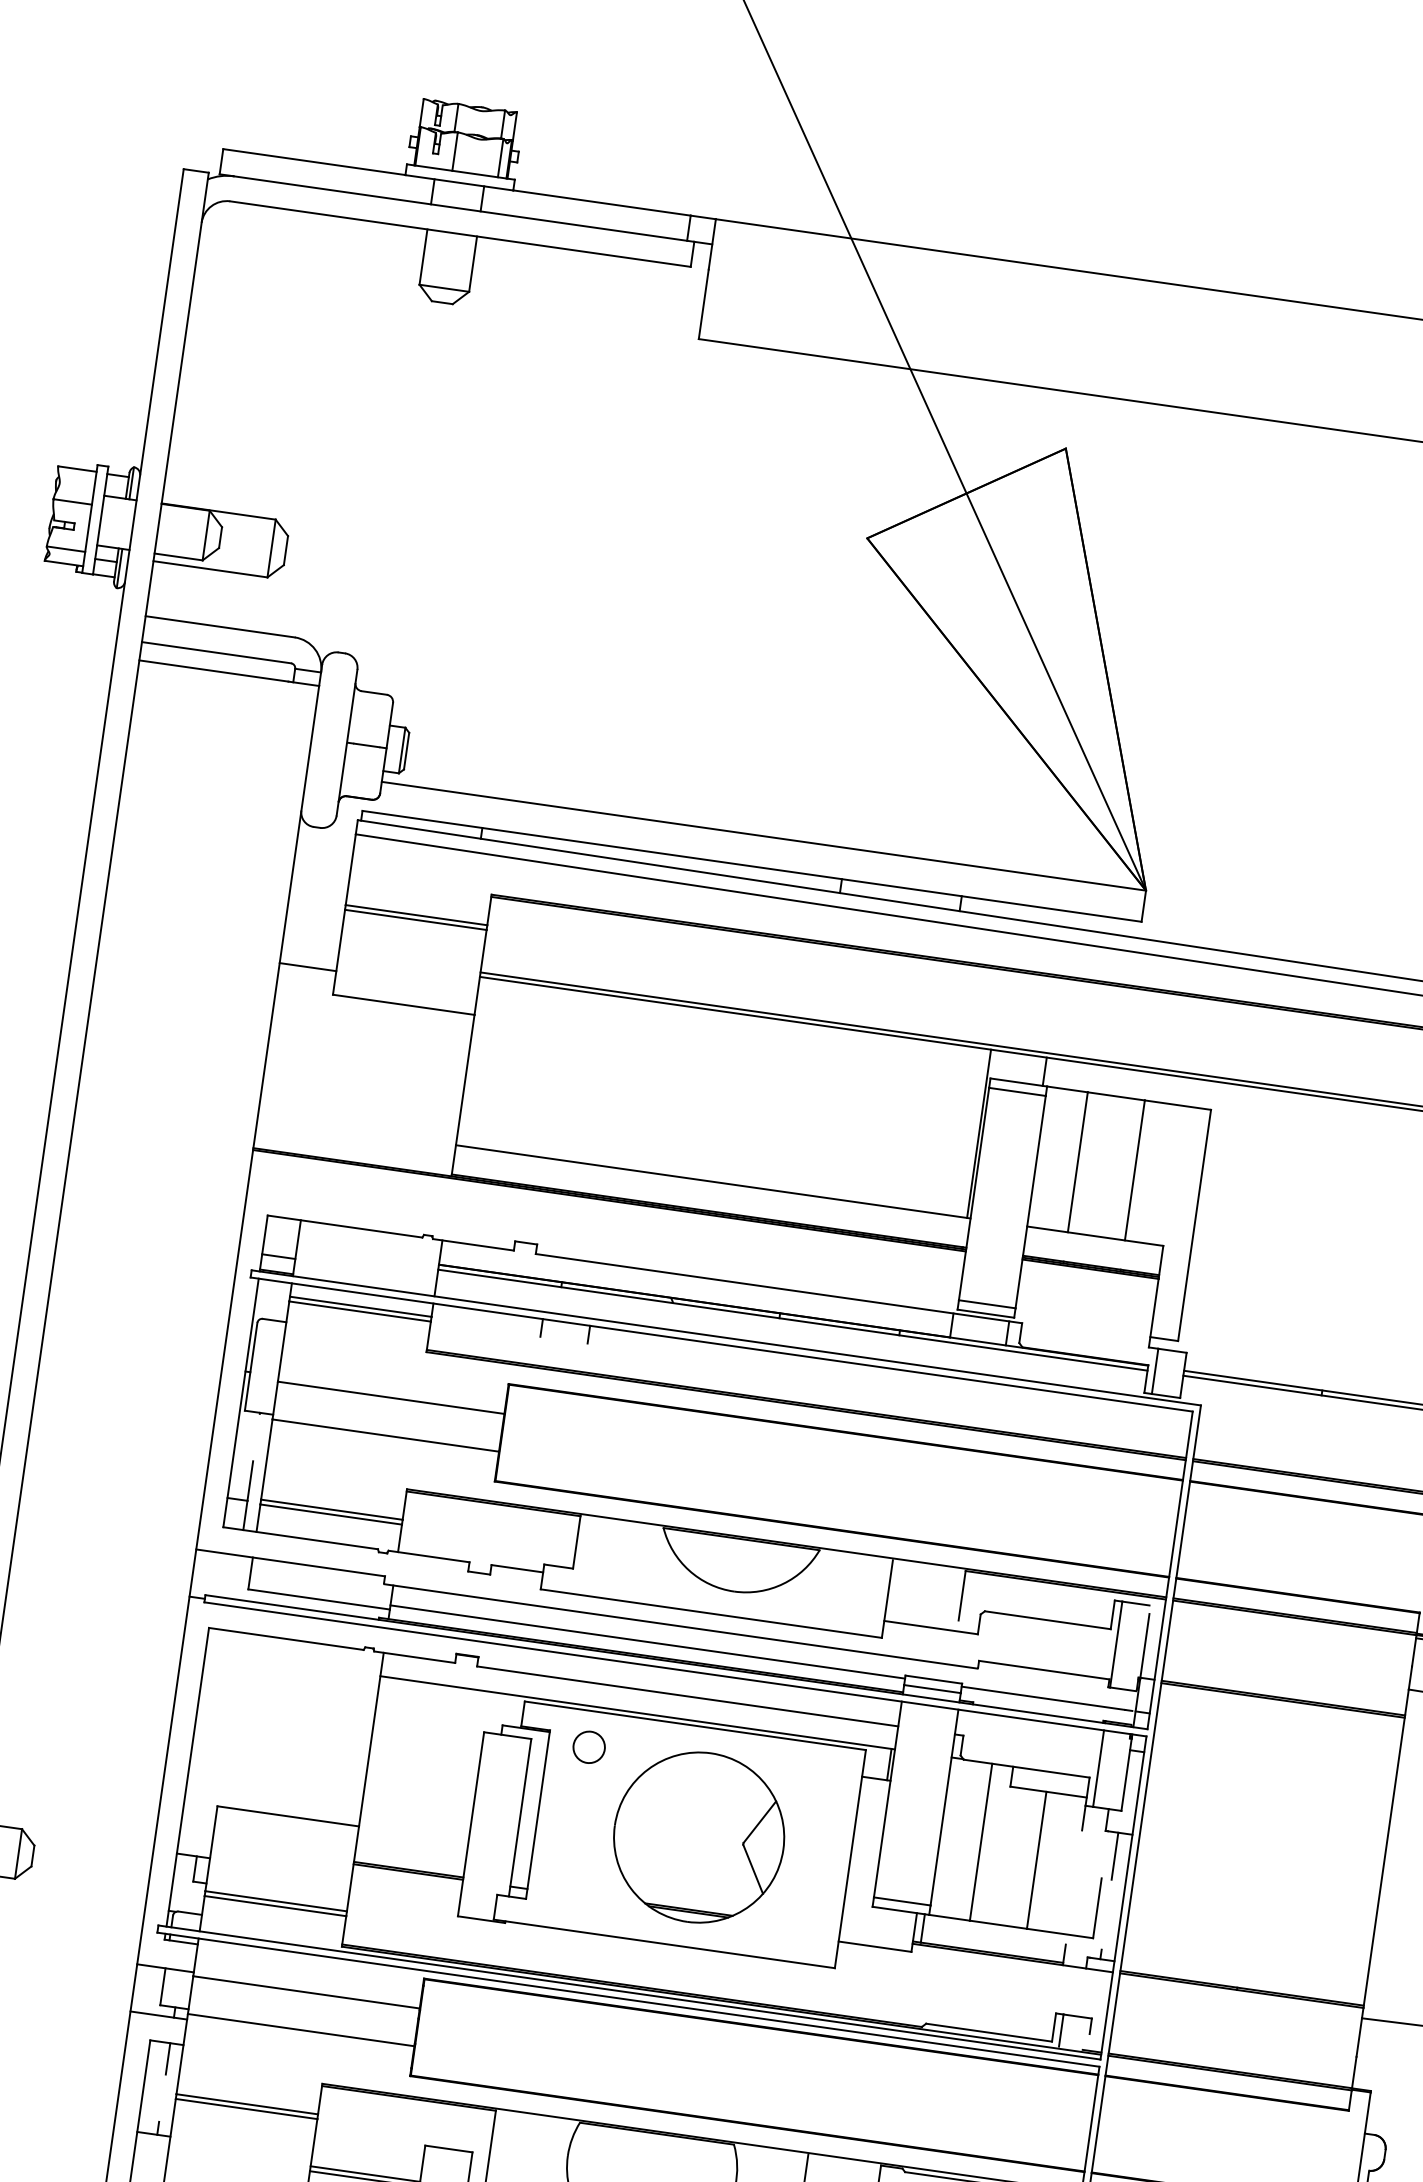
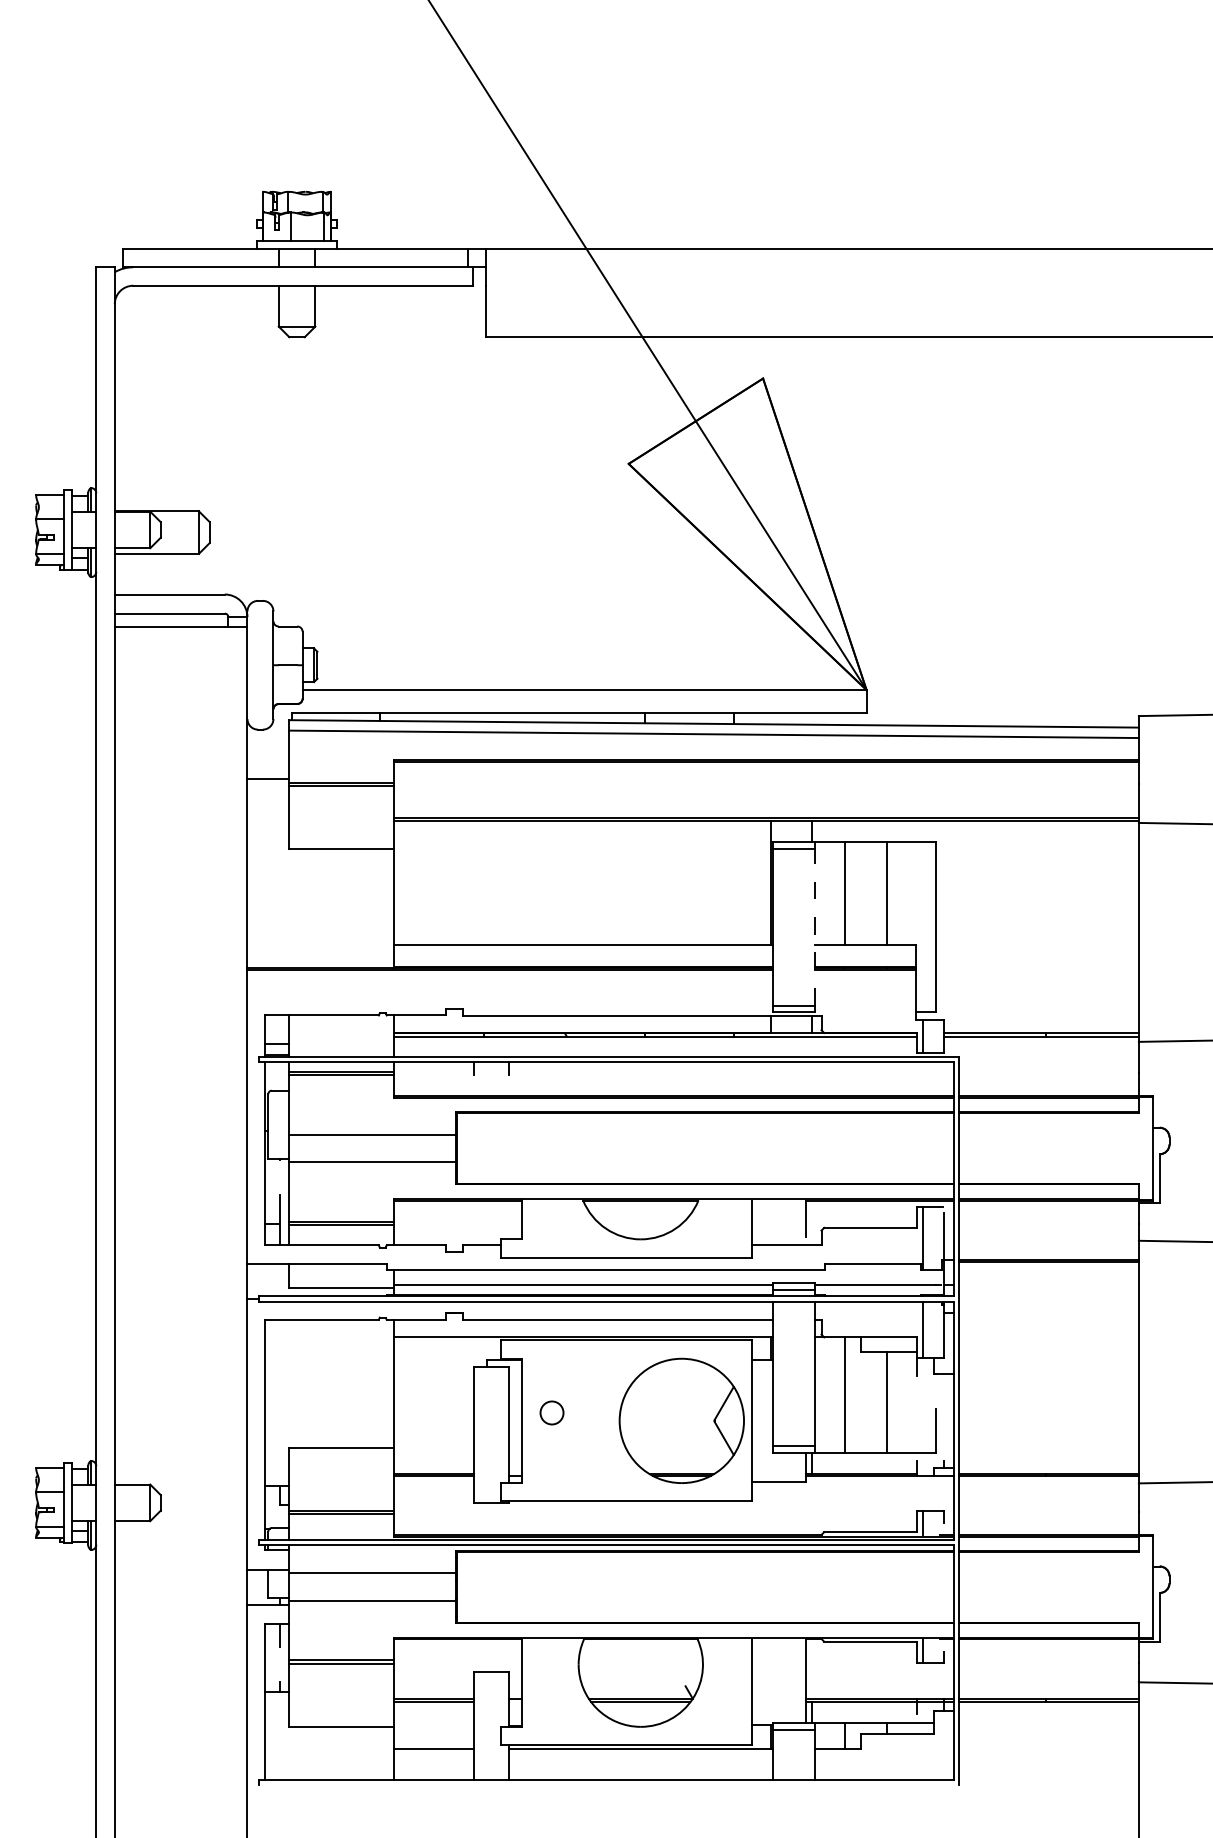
line: (308, 967) -> (268, 778), moved
line: (1031, 1201) -> (815, 926), solid -> dashed
circle: (588, 1746) -> (551, 1412), moved
part: (698, 1836) -> (681, 1420), moved
line: (1114, 1856) -> (943, 1391), removed

